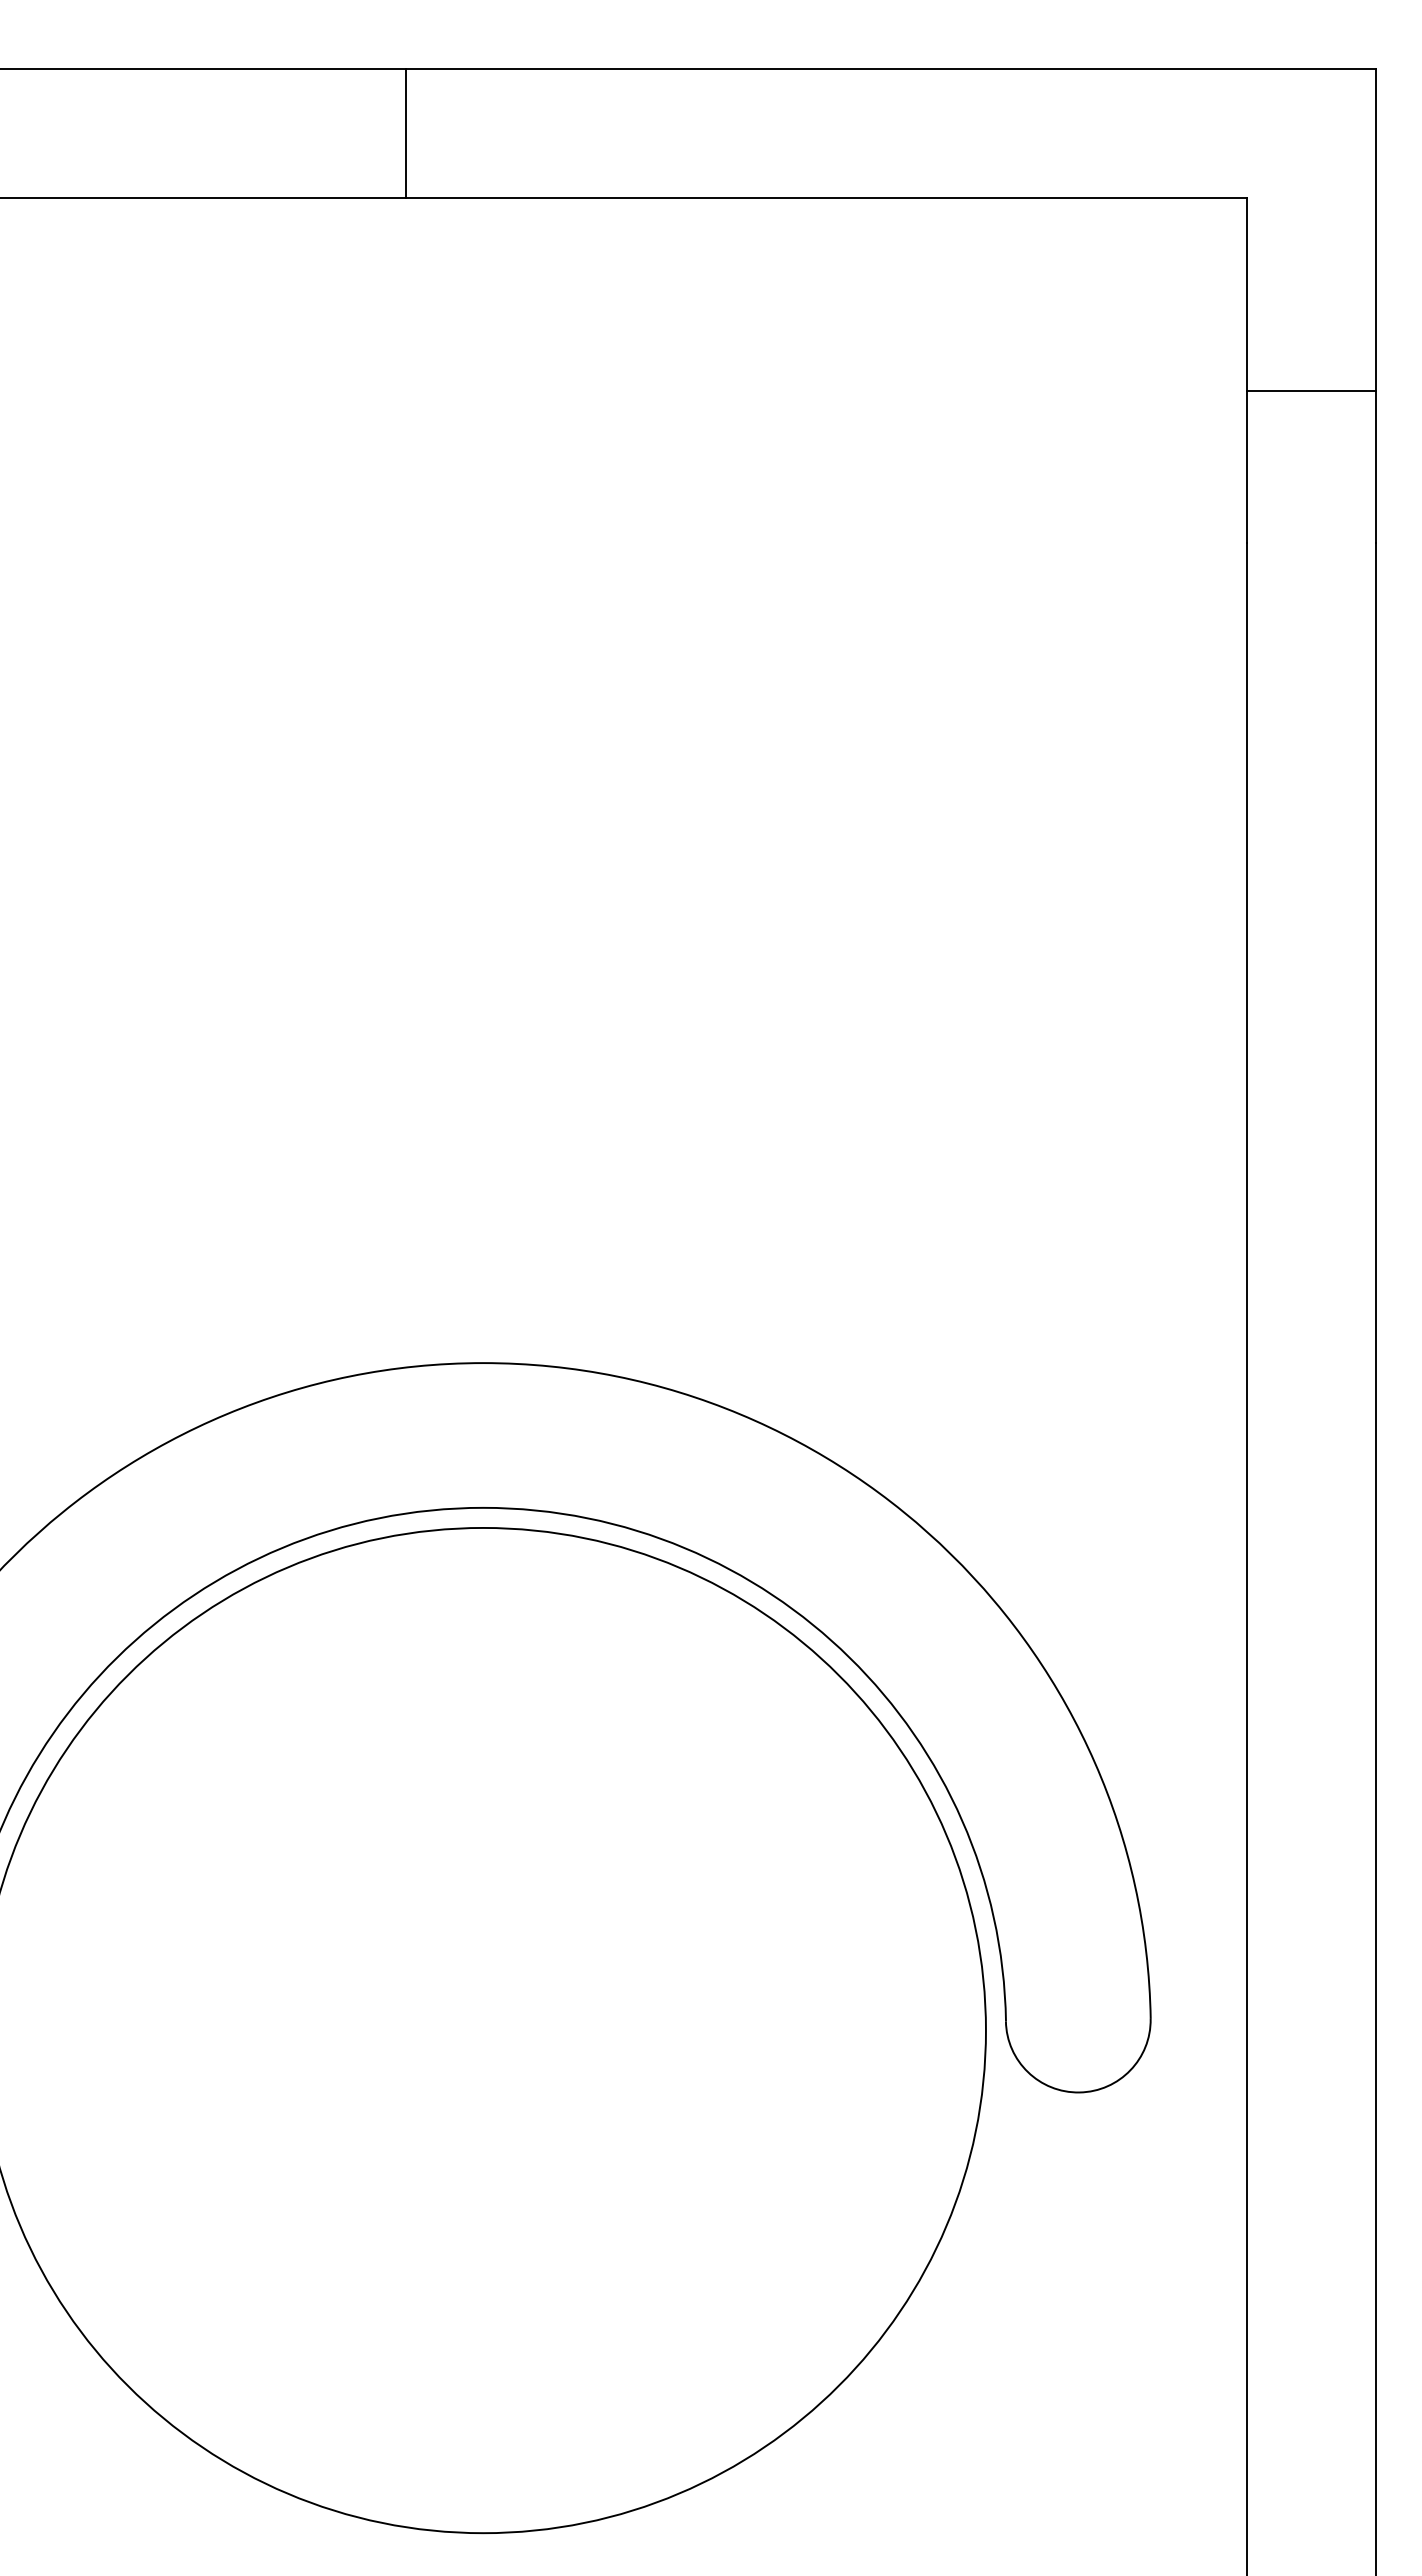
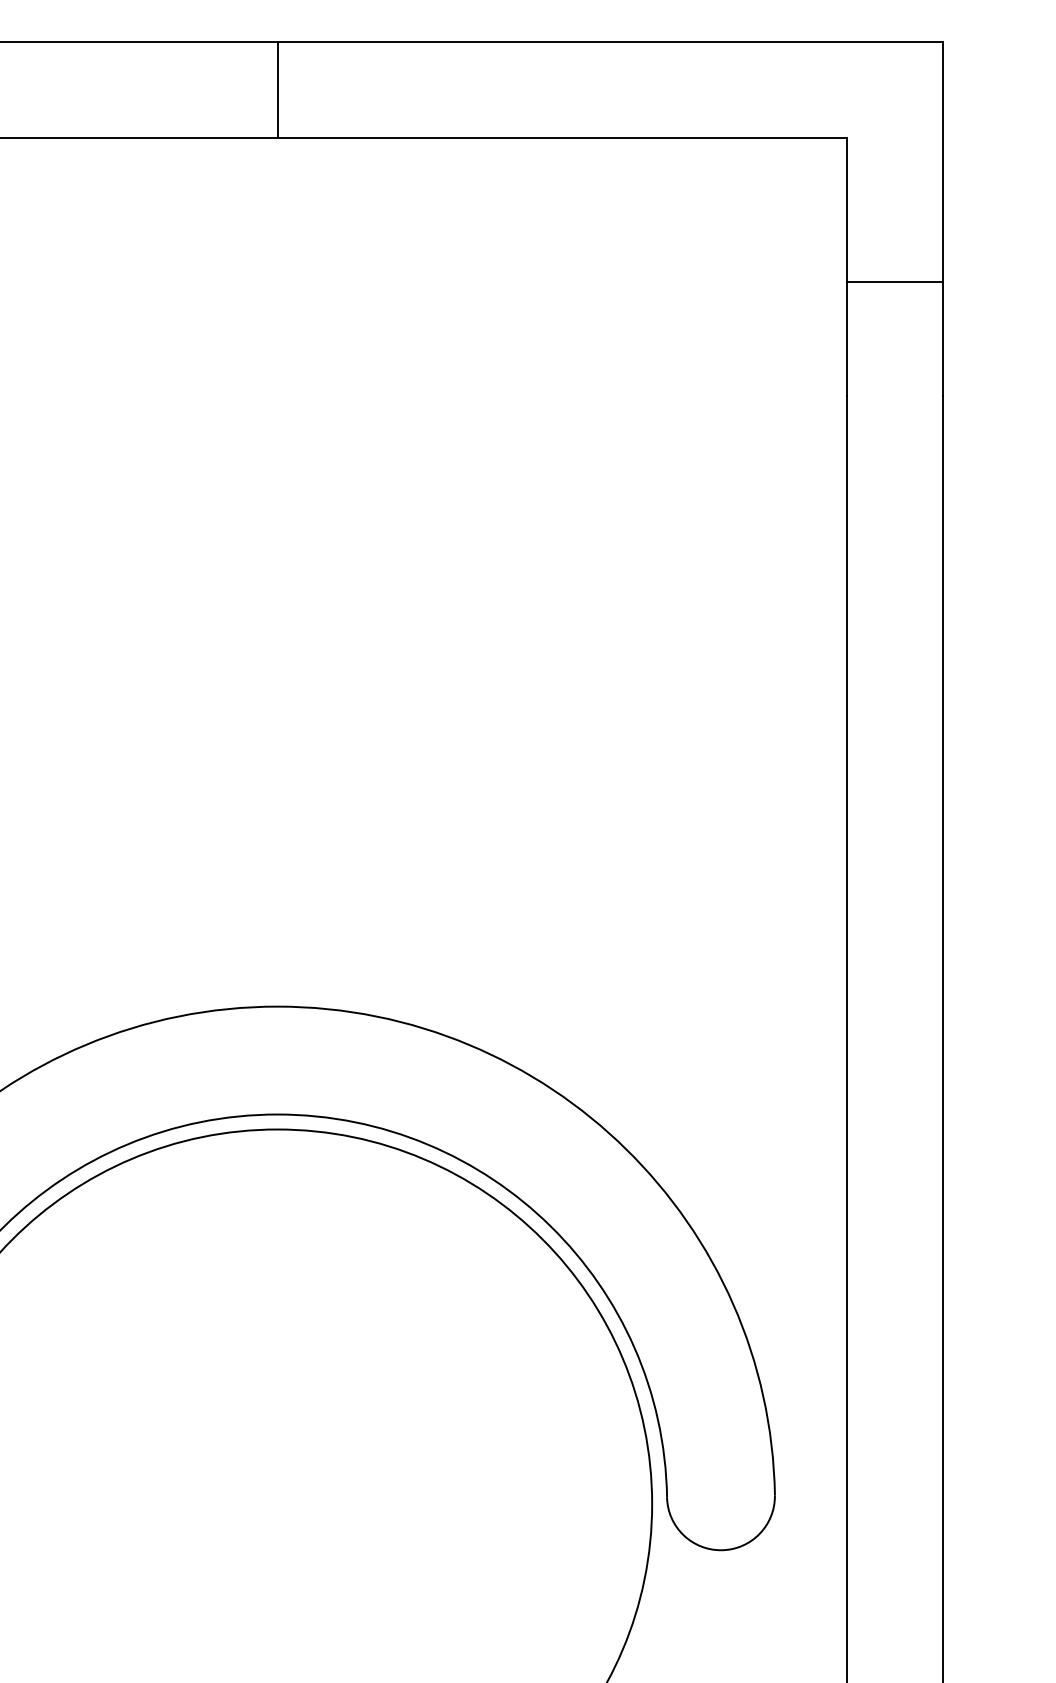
line: (406, 133) -> (277, 90), moved

